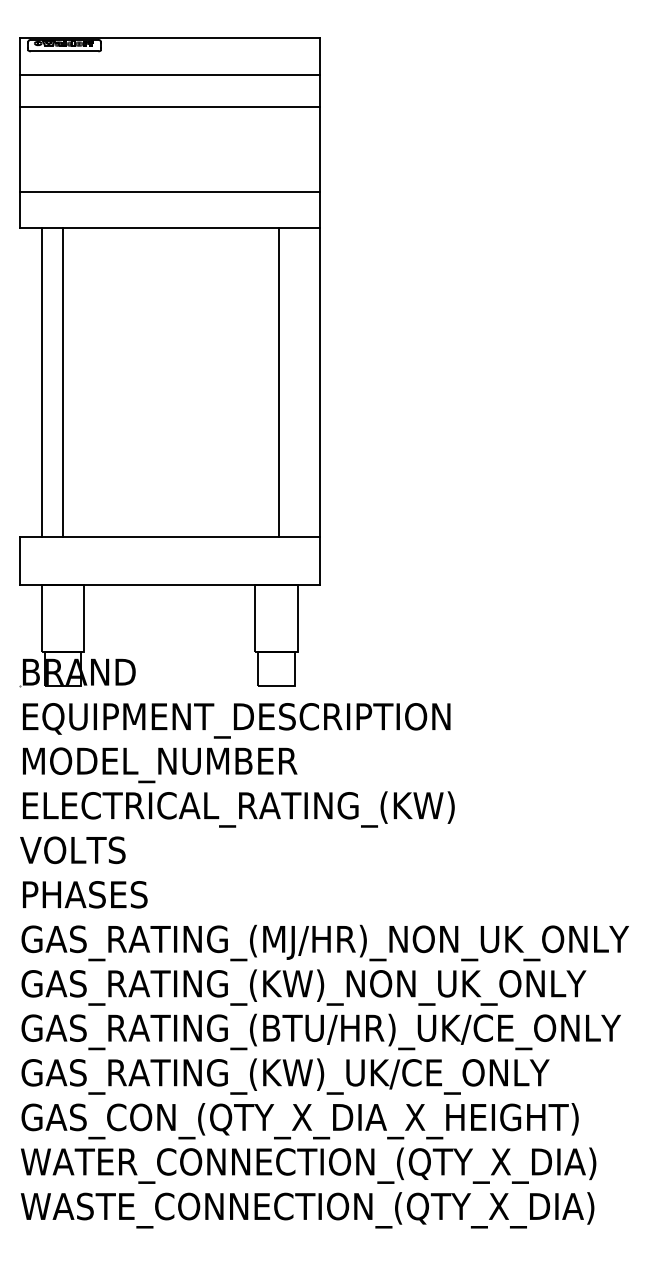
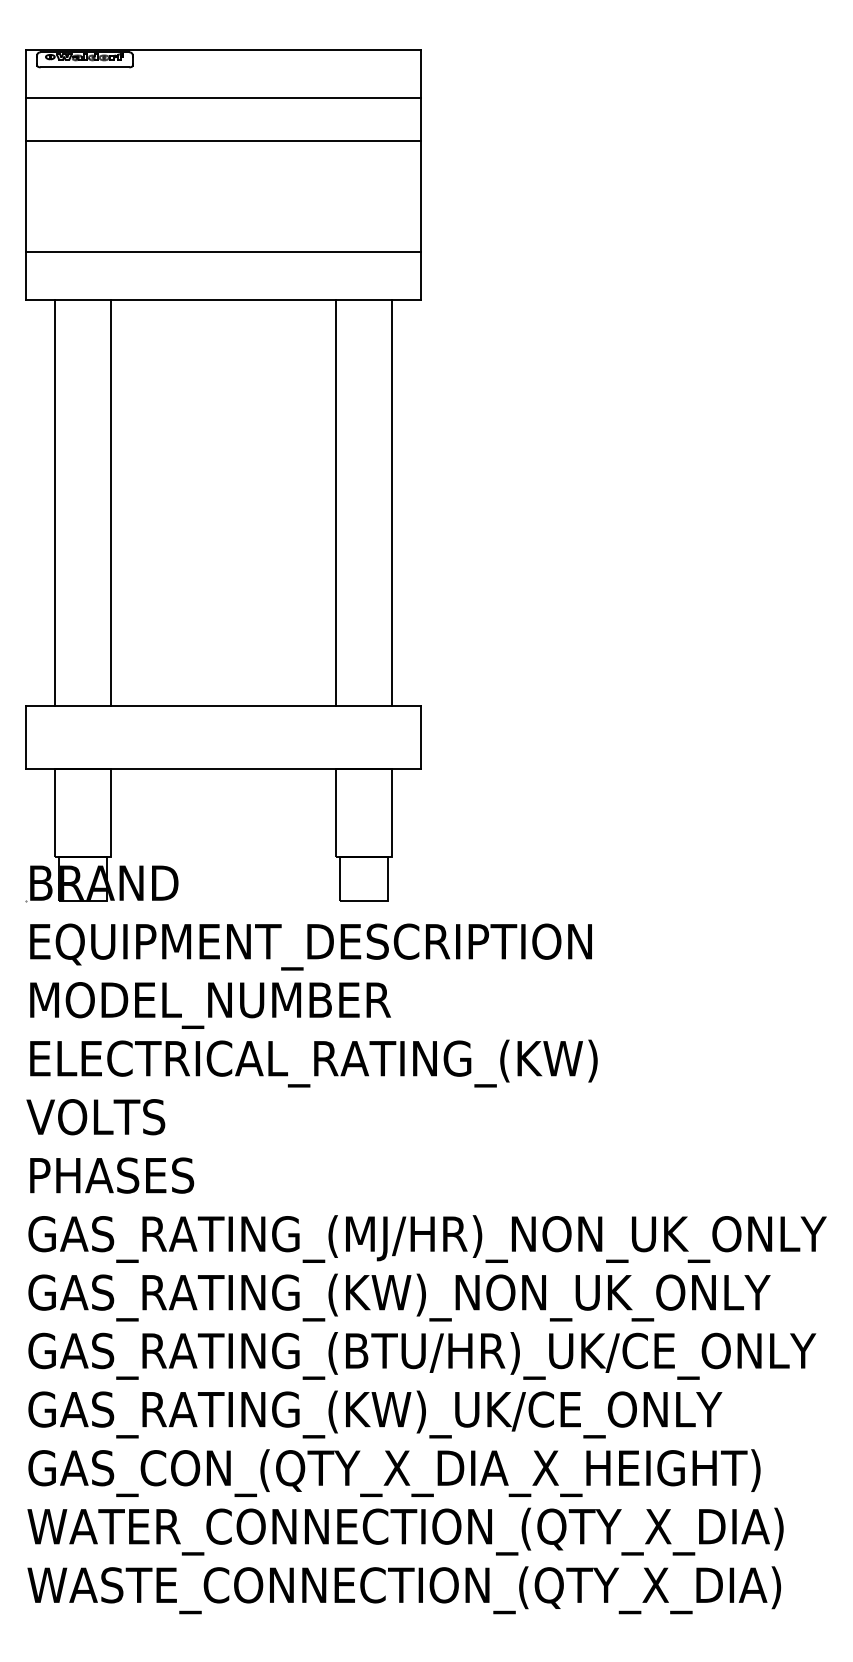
line: (63, 382) -> (111, 502), moved
line: (279, 382) -> (335, 502), moved
line: (319, 382) -> (391, 502), moved

